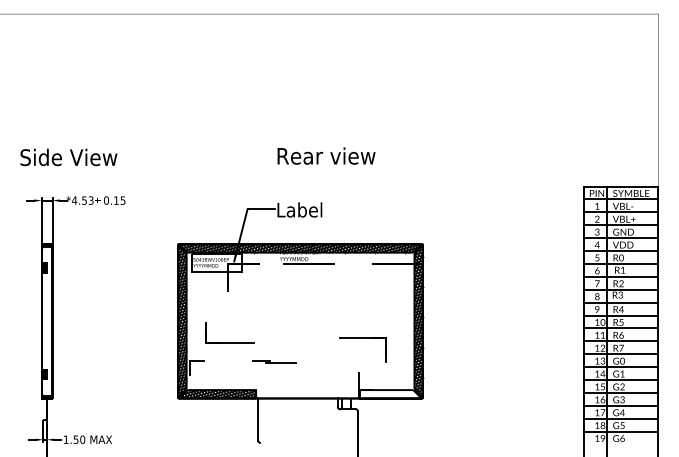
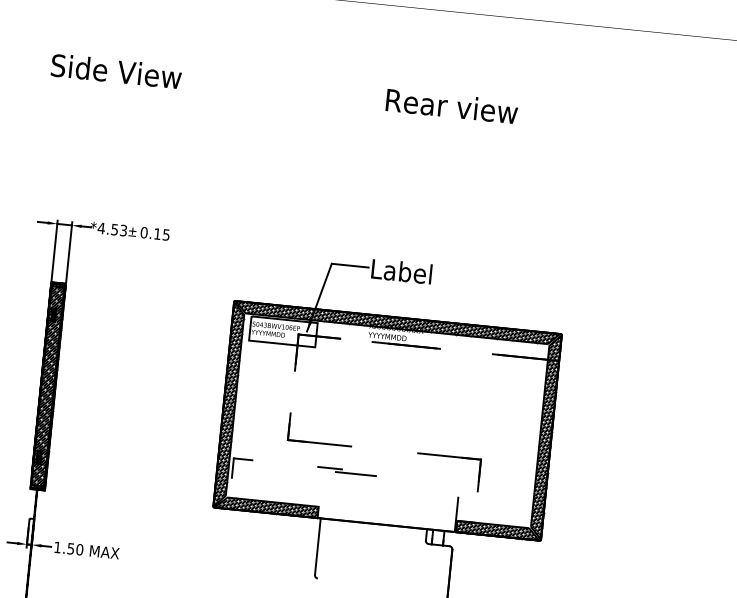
text: (326, 155) -> (452, 105), moved
text: (68, 157) -> (115, 71), moved
hatch: (46, 321) -> (47, 386), added
part: (362, 338) -> (448, 457), moved
part: (229, 342) -> (319, 442), moved
hatch: (390, 394) -> (498, 531), added

